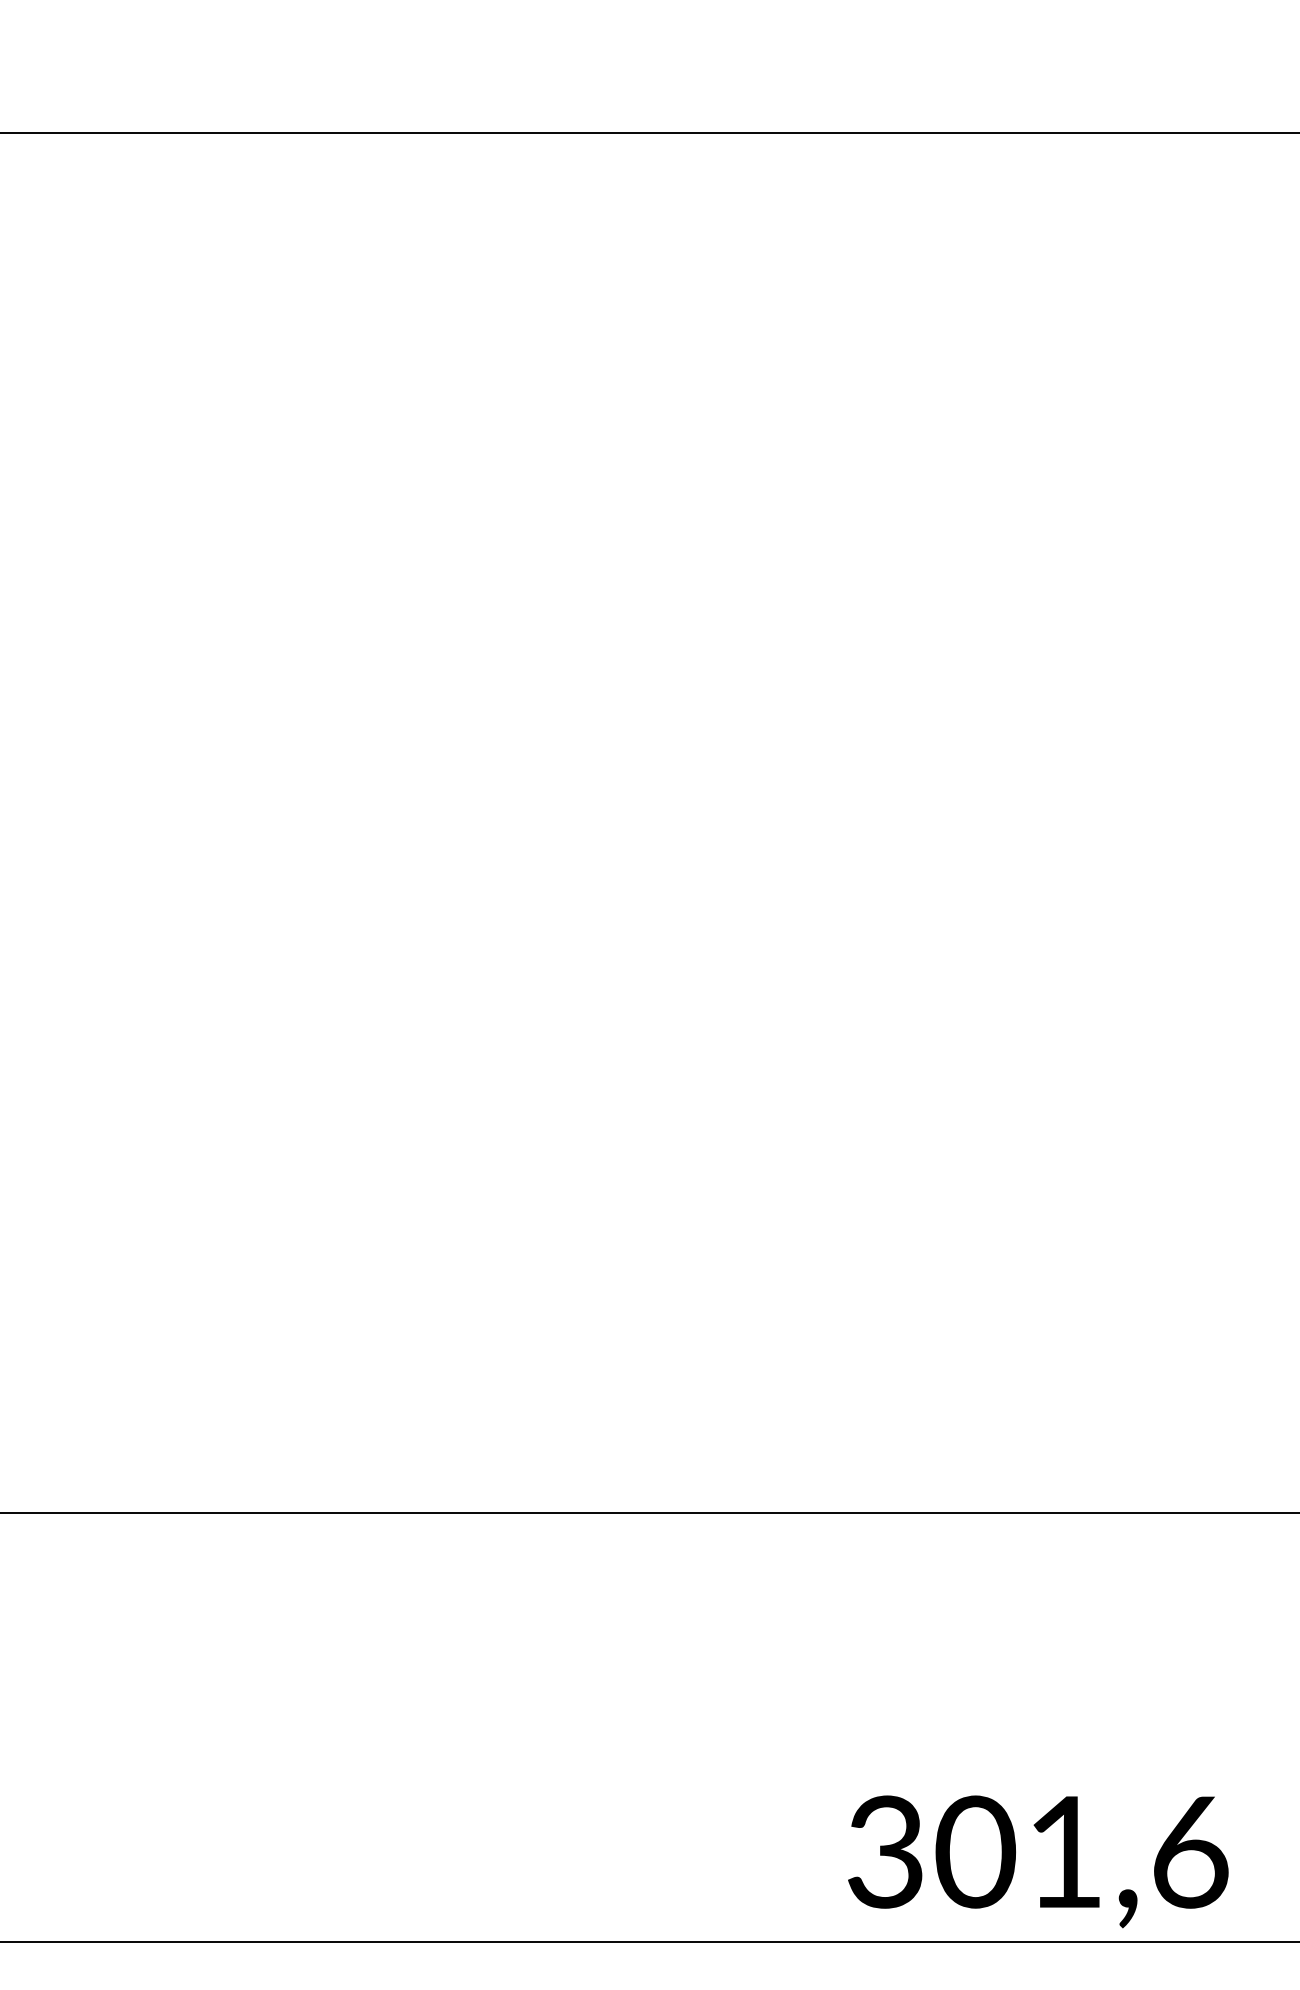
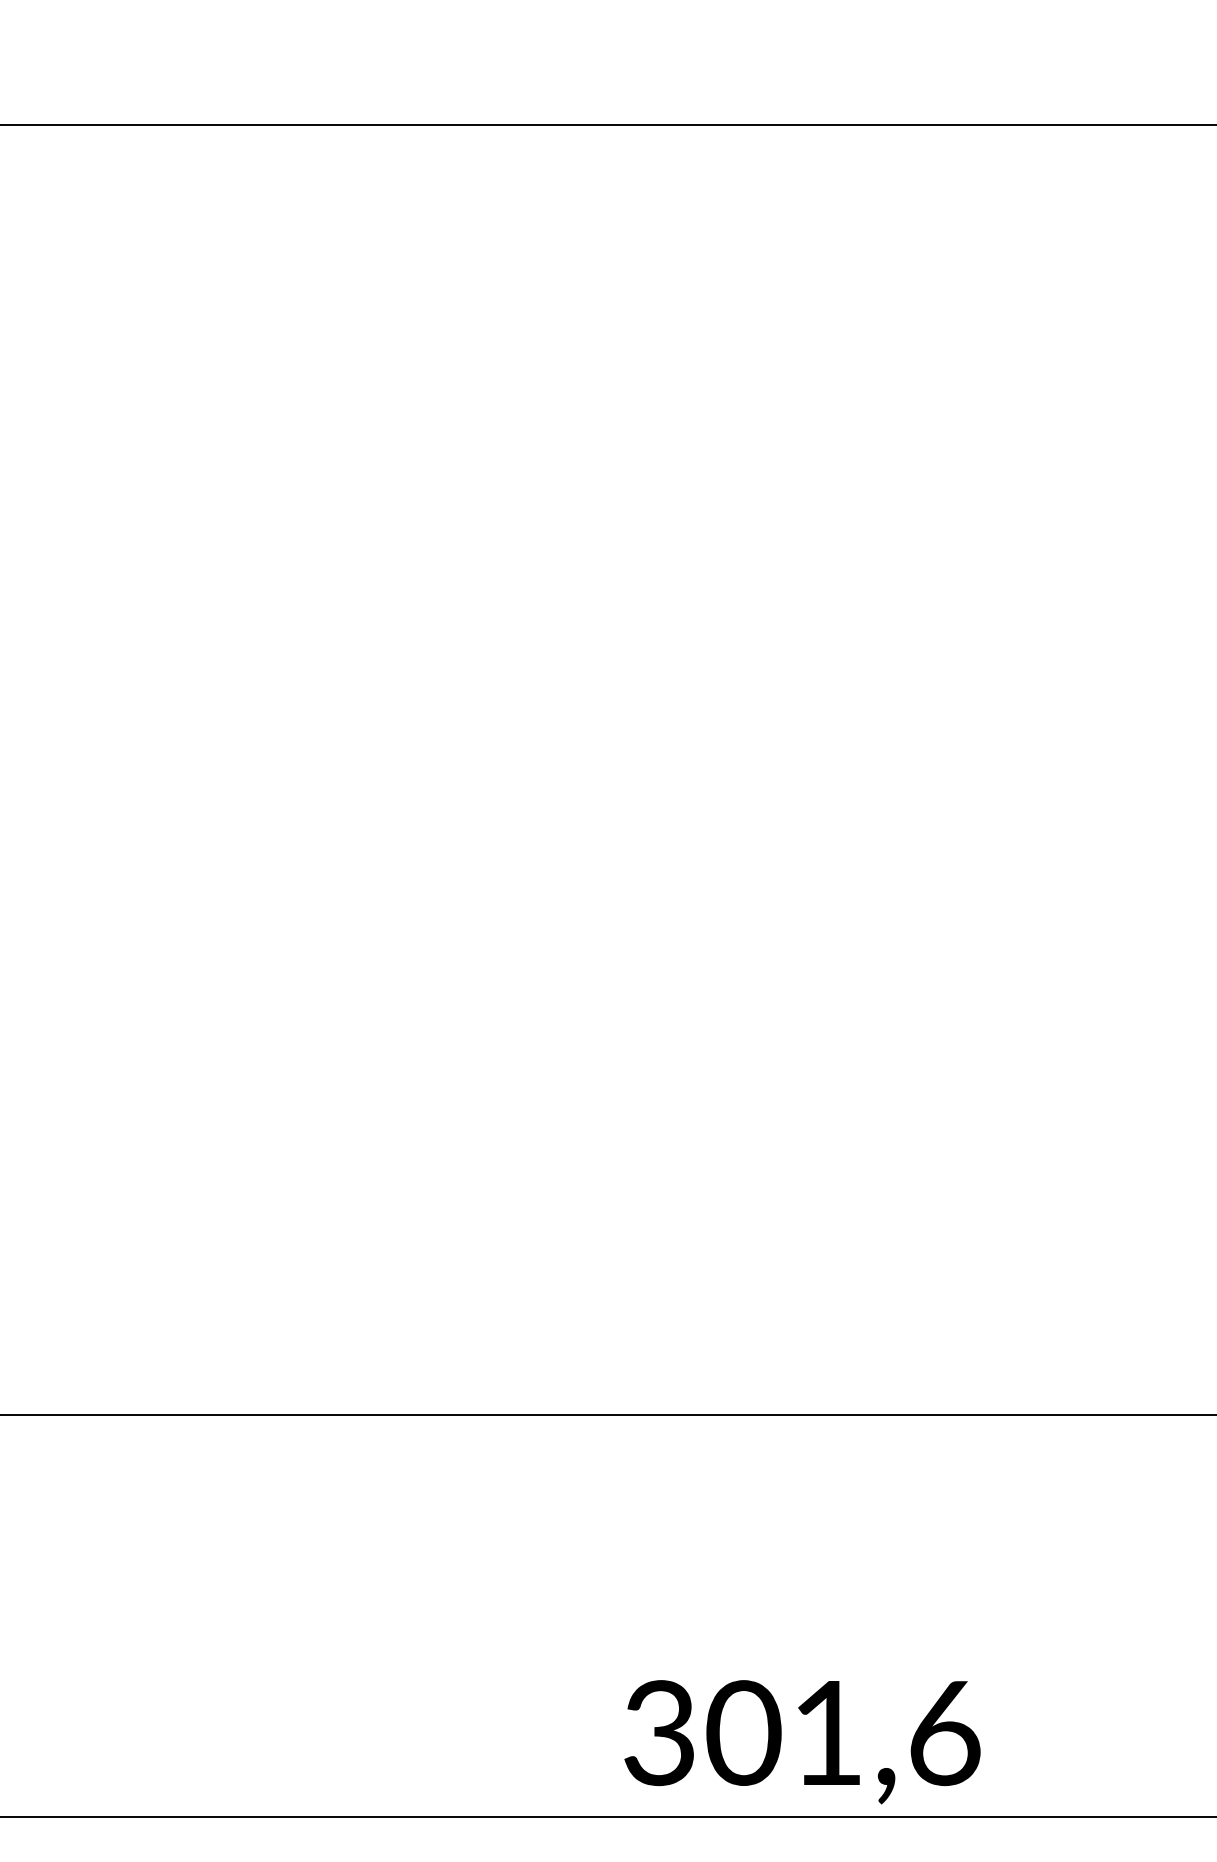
text: (1038, 1861) -> (802, 1741), moved

